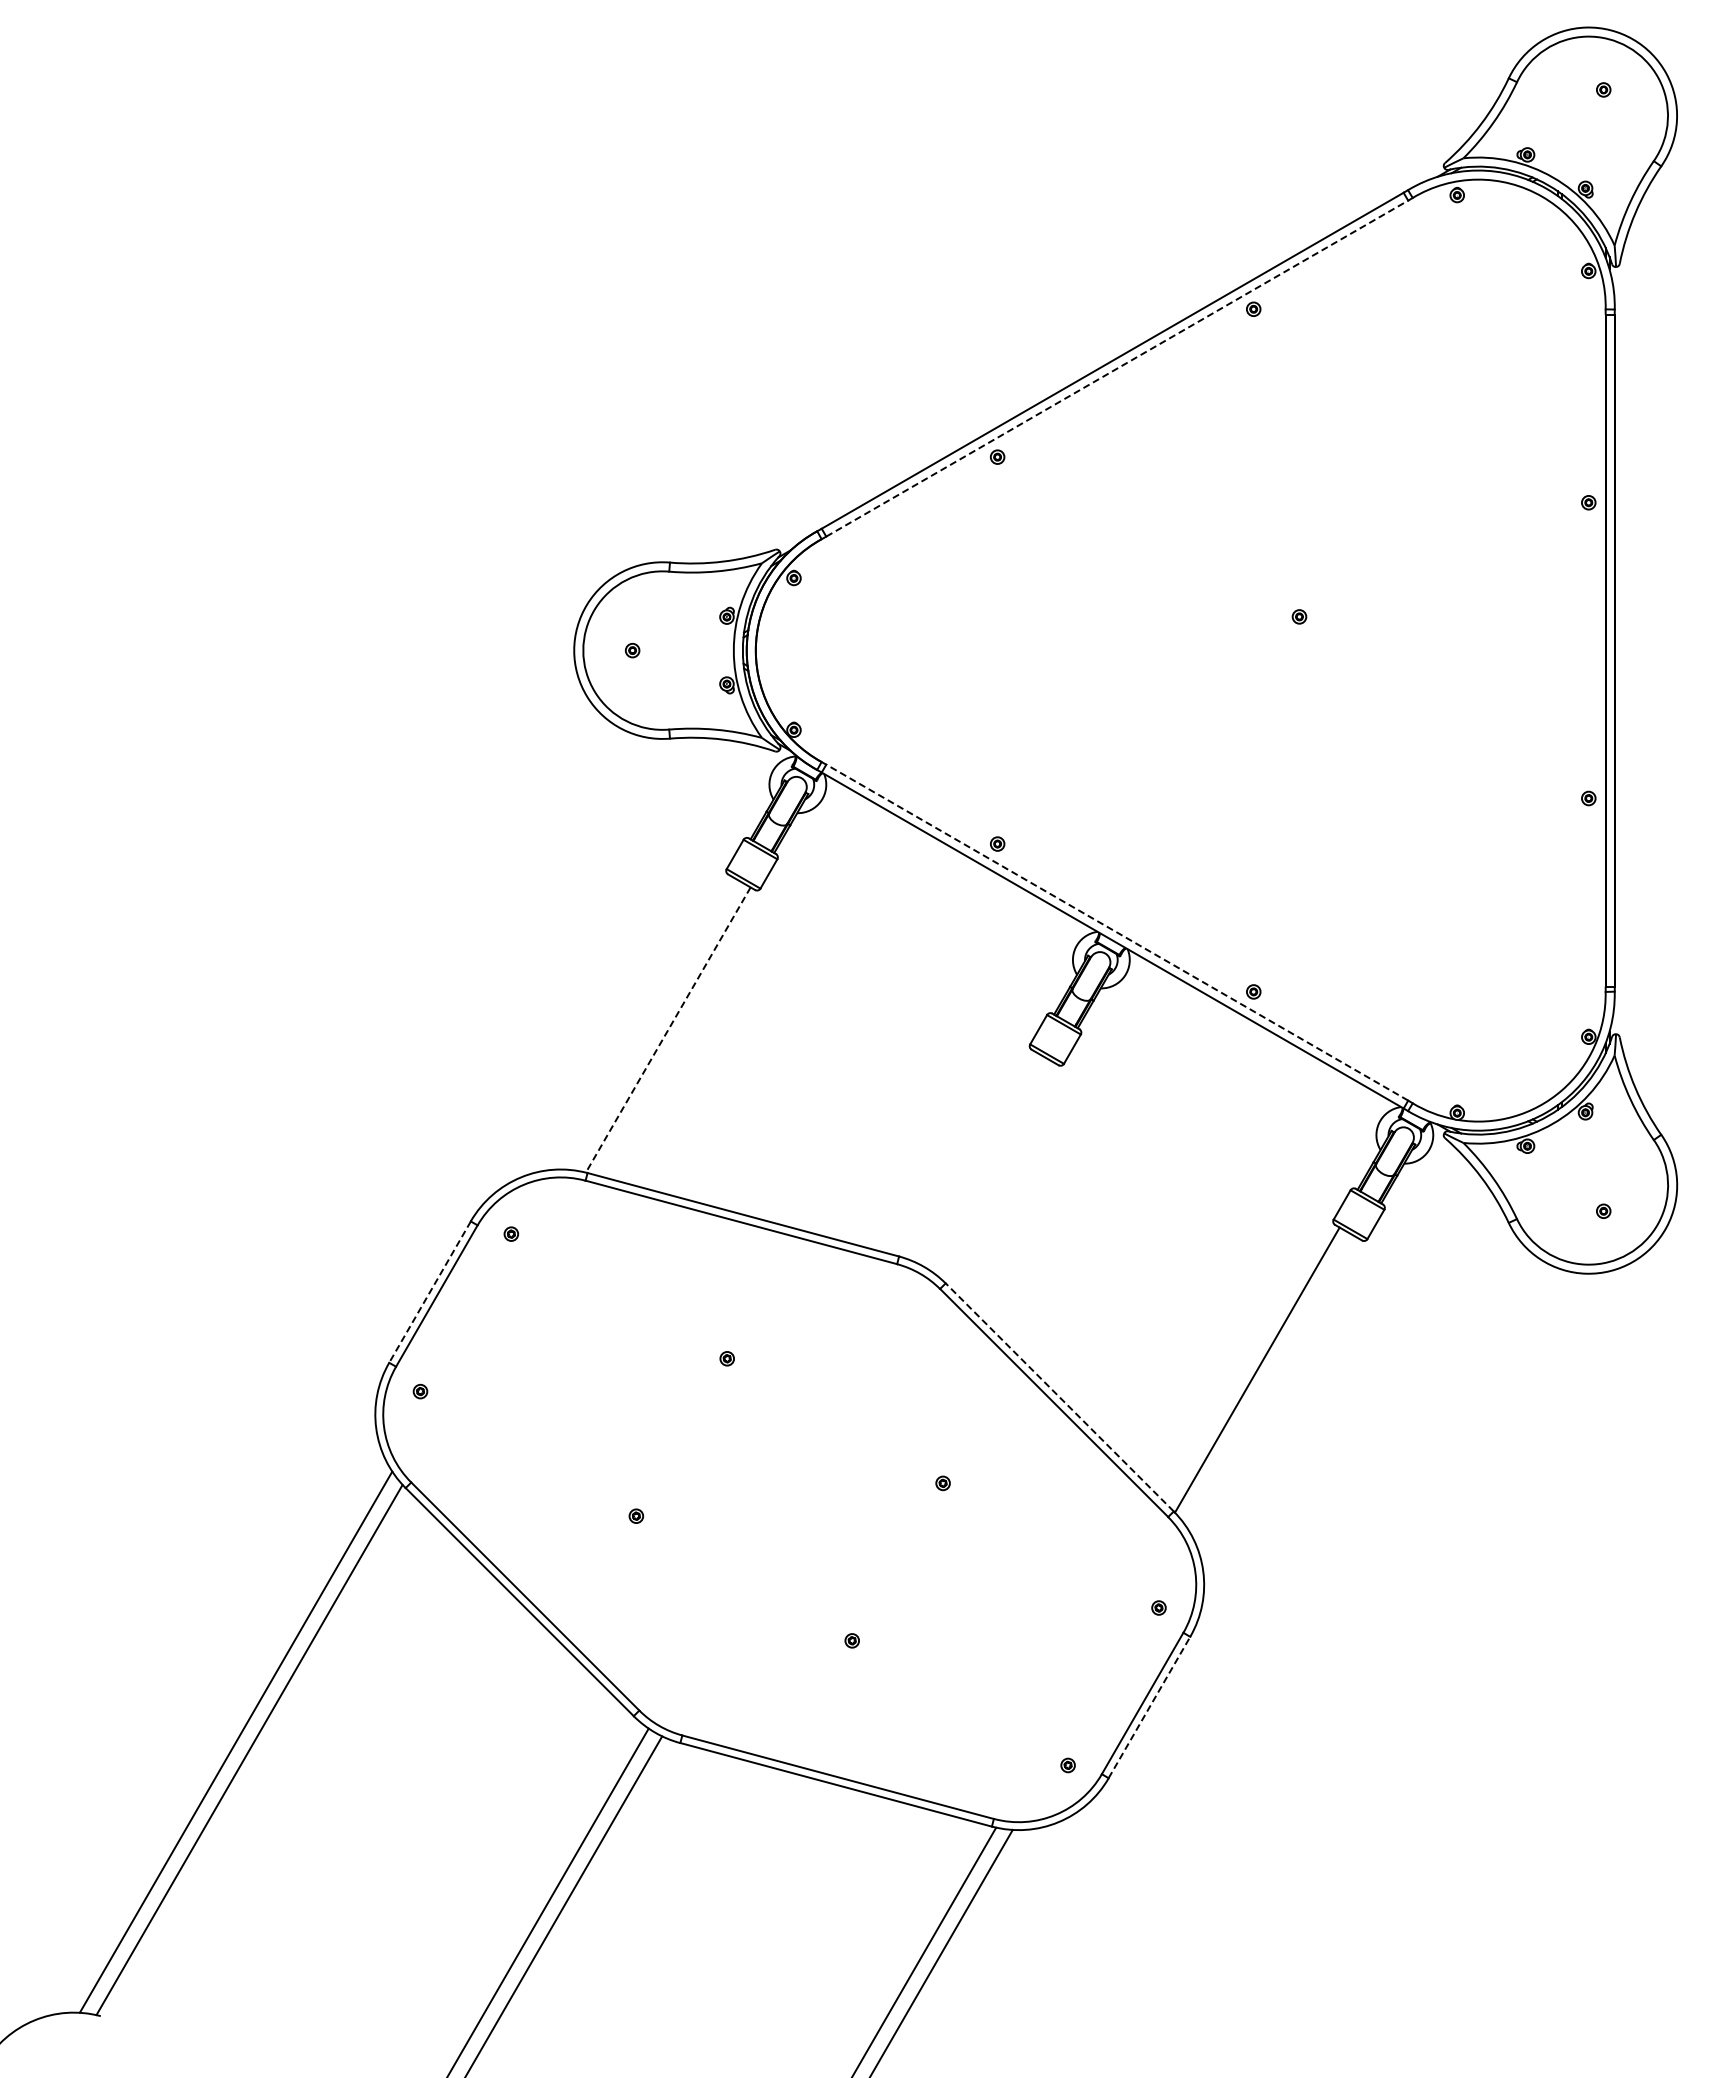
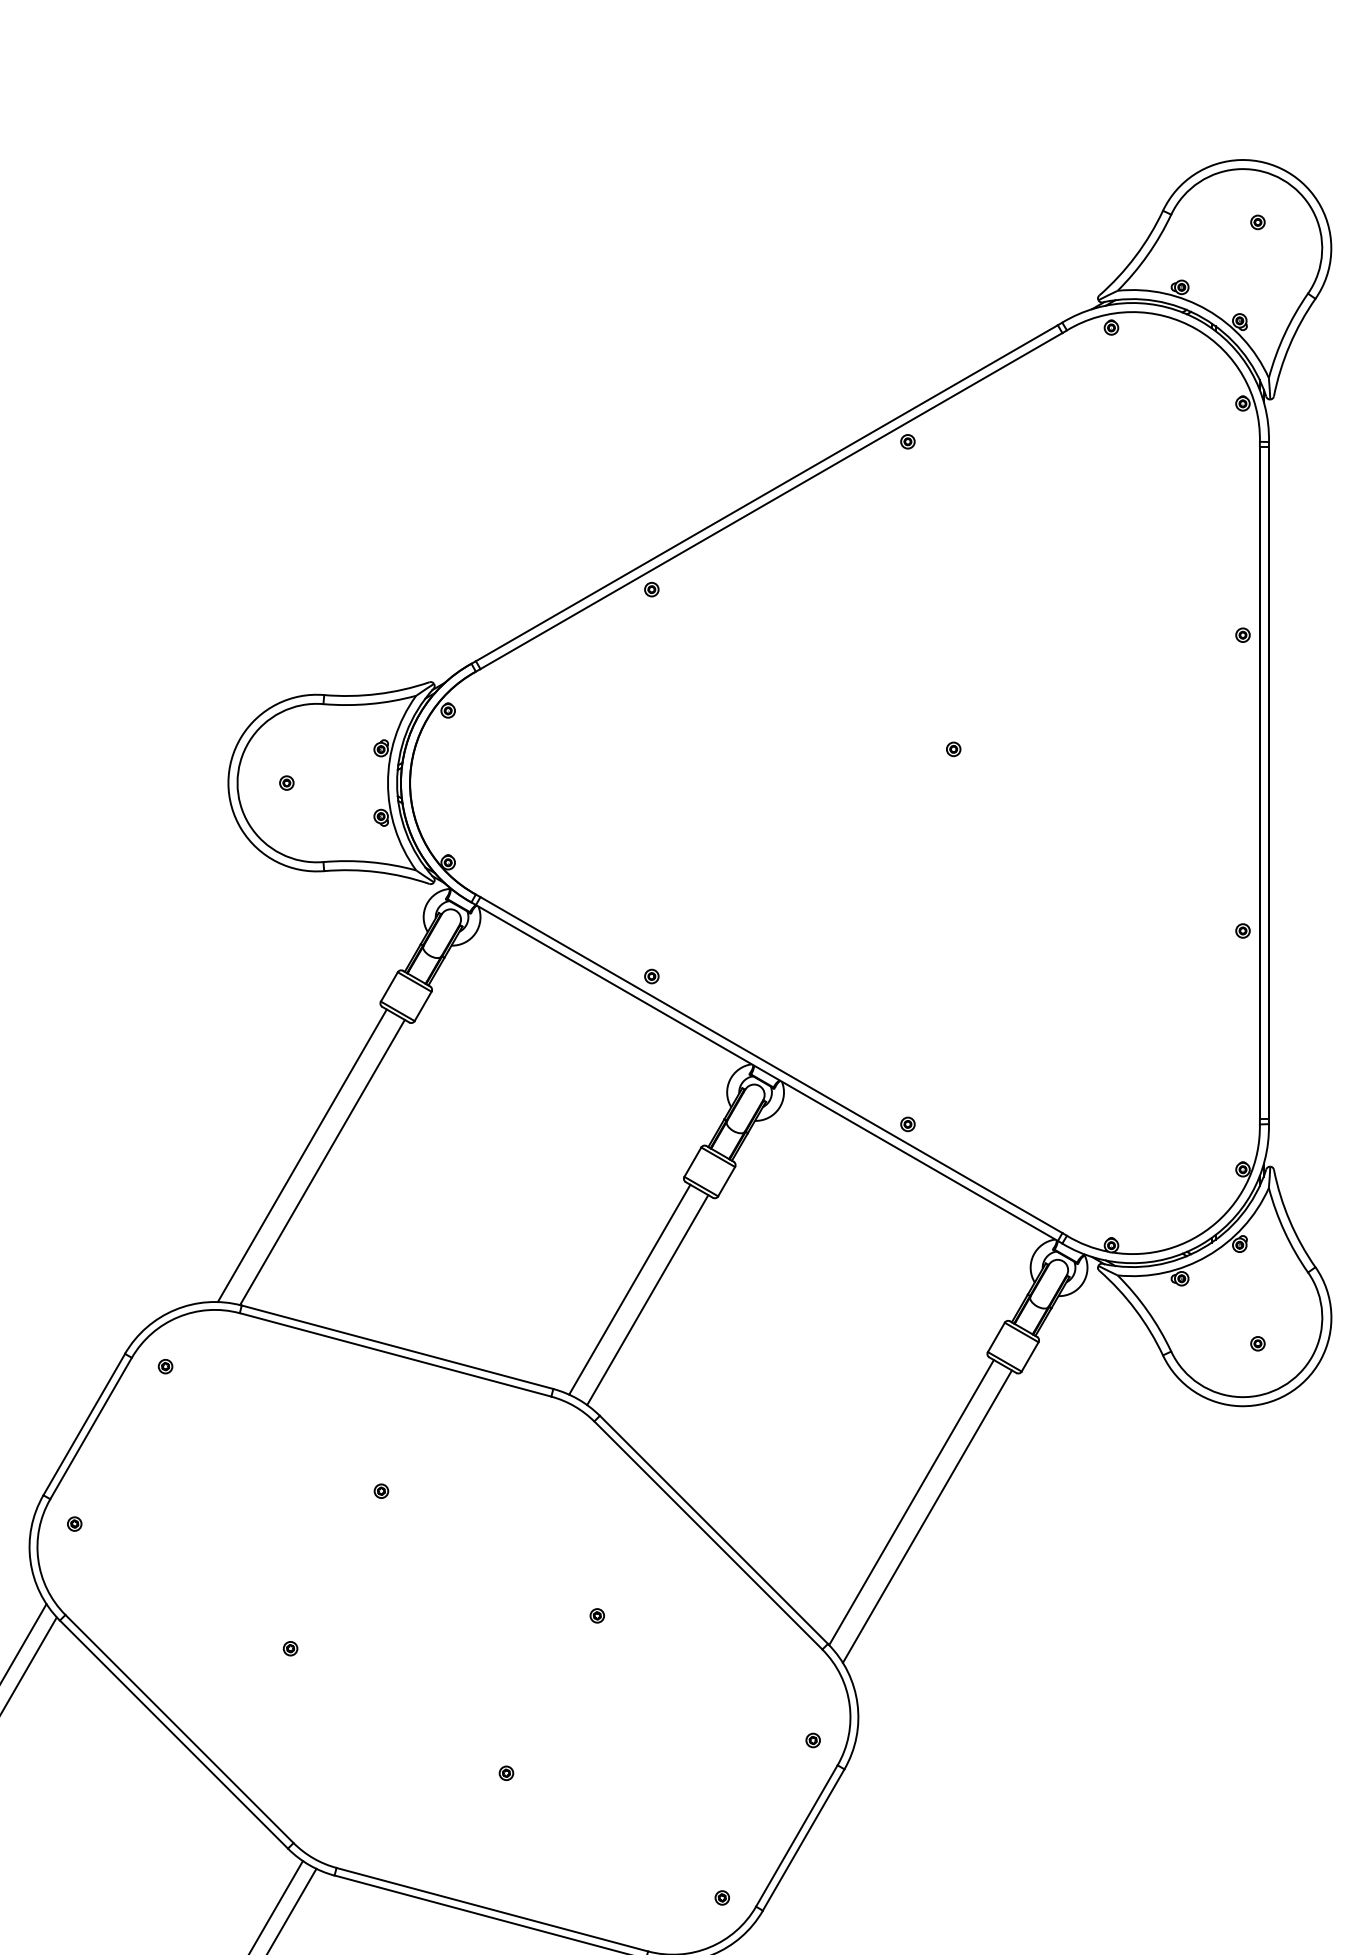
line: (1117, 368) -> (771, 500), dashed -> solid
line: (1117, 932) -> (771, 1064), dashed -> solid
line: (647, 1023) -> (301, 1155), added
line: (668, 1030) -> (322, 1162), dashed -> solid
line: (975, 1157) -> (629, 1289), added
line: (993, 1167) -> (647, 1299), added
line: (430, 1292) -> (84, 1424), dashed -> solid
line: (1272, 1383) -> (926, 1515), added
line: (1059, 1397) -> (713, 1529), dashed -> solid
line: (1149, 1707) -> (803, 1839), dashed -> solid

